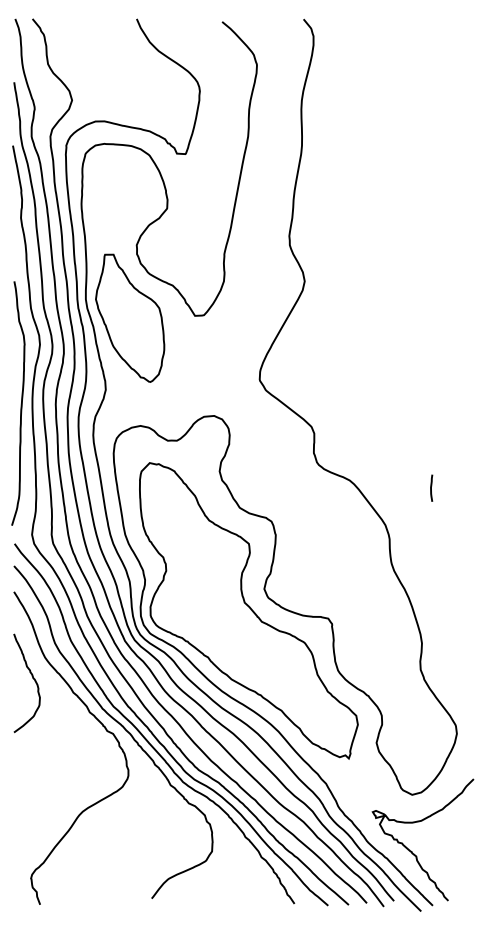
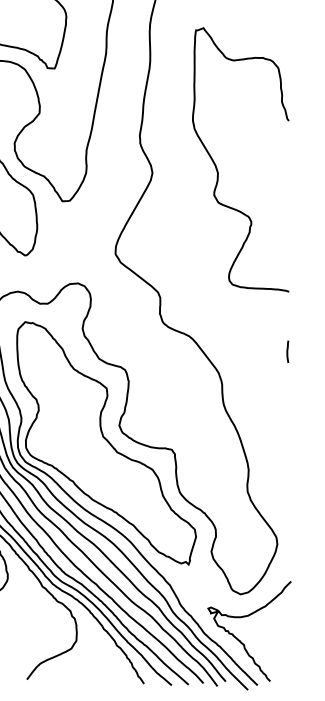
curve: (383, 274) -> (217, 167), added
line: (431, 487) -> (287, 351), moved

